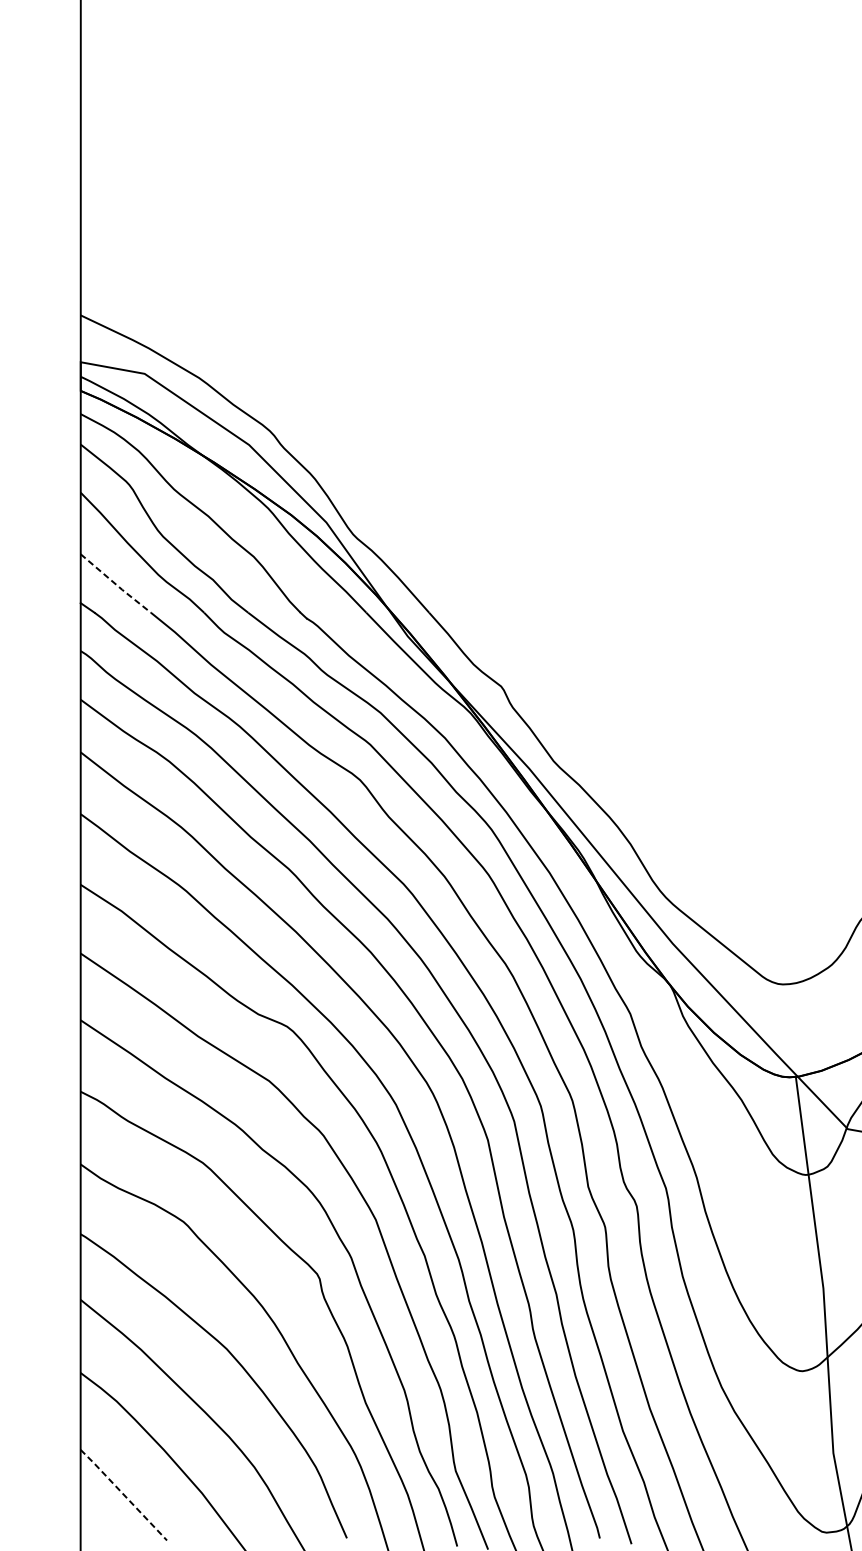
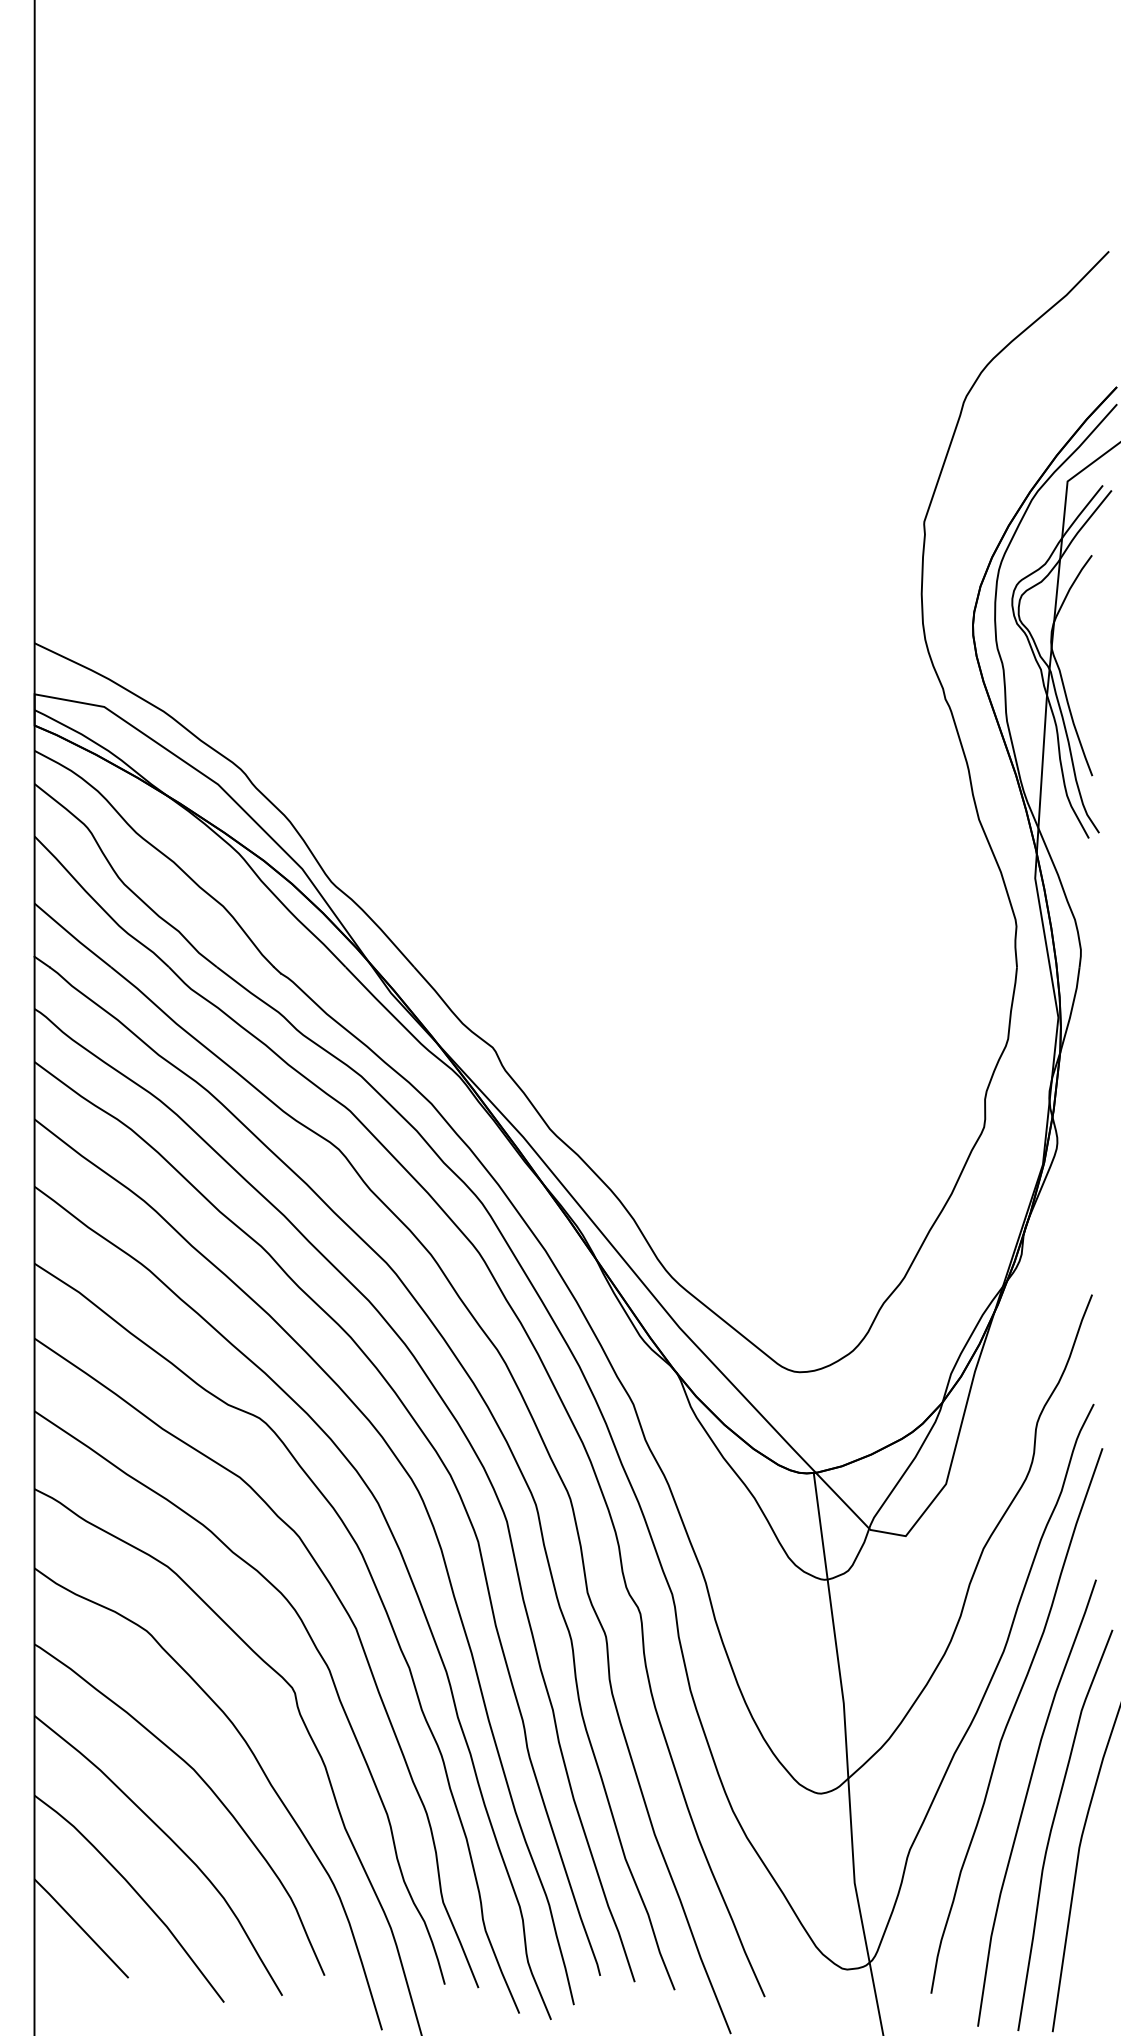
line: (116, 584) -> (73, 936), dashed -> solid
line: (123, 1494) -> (81, 1928), dashed -> solid

